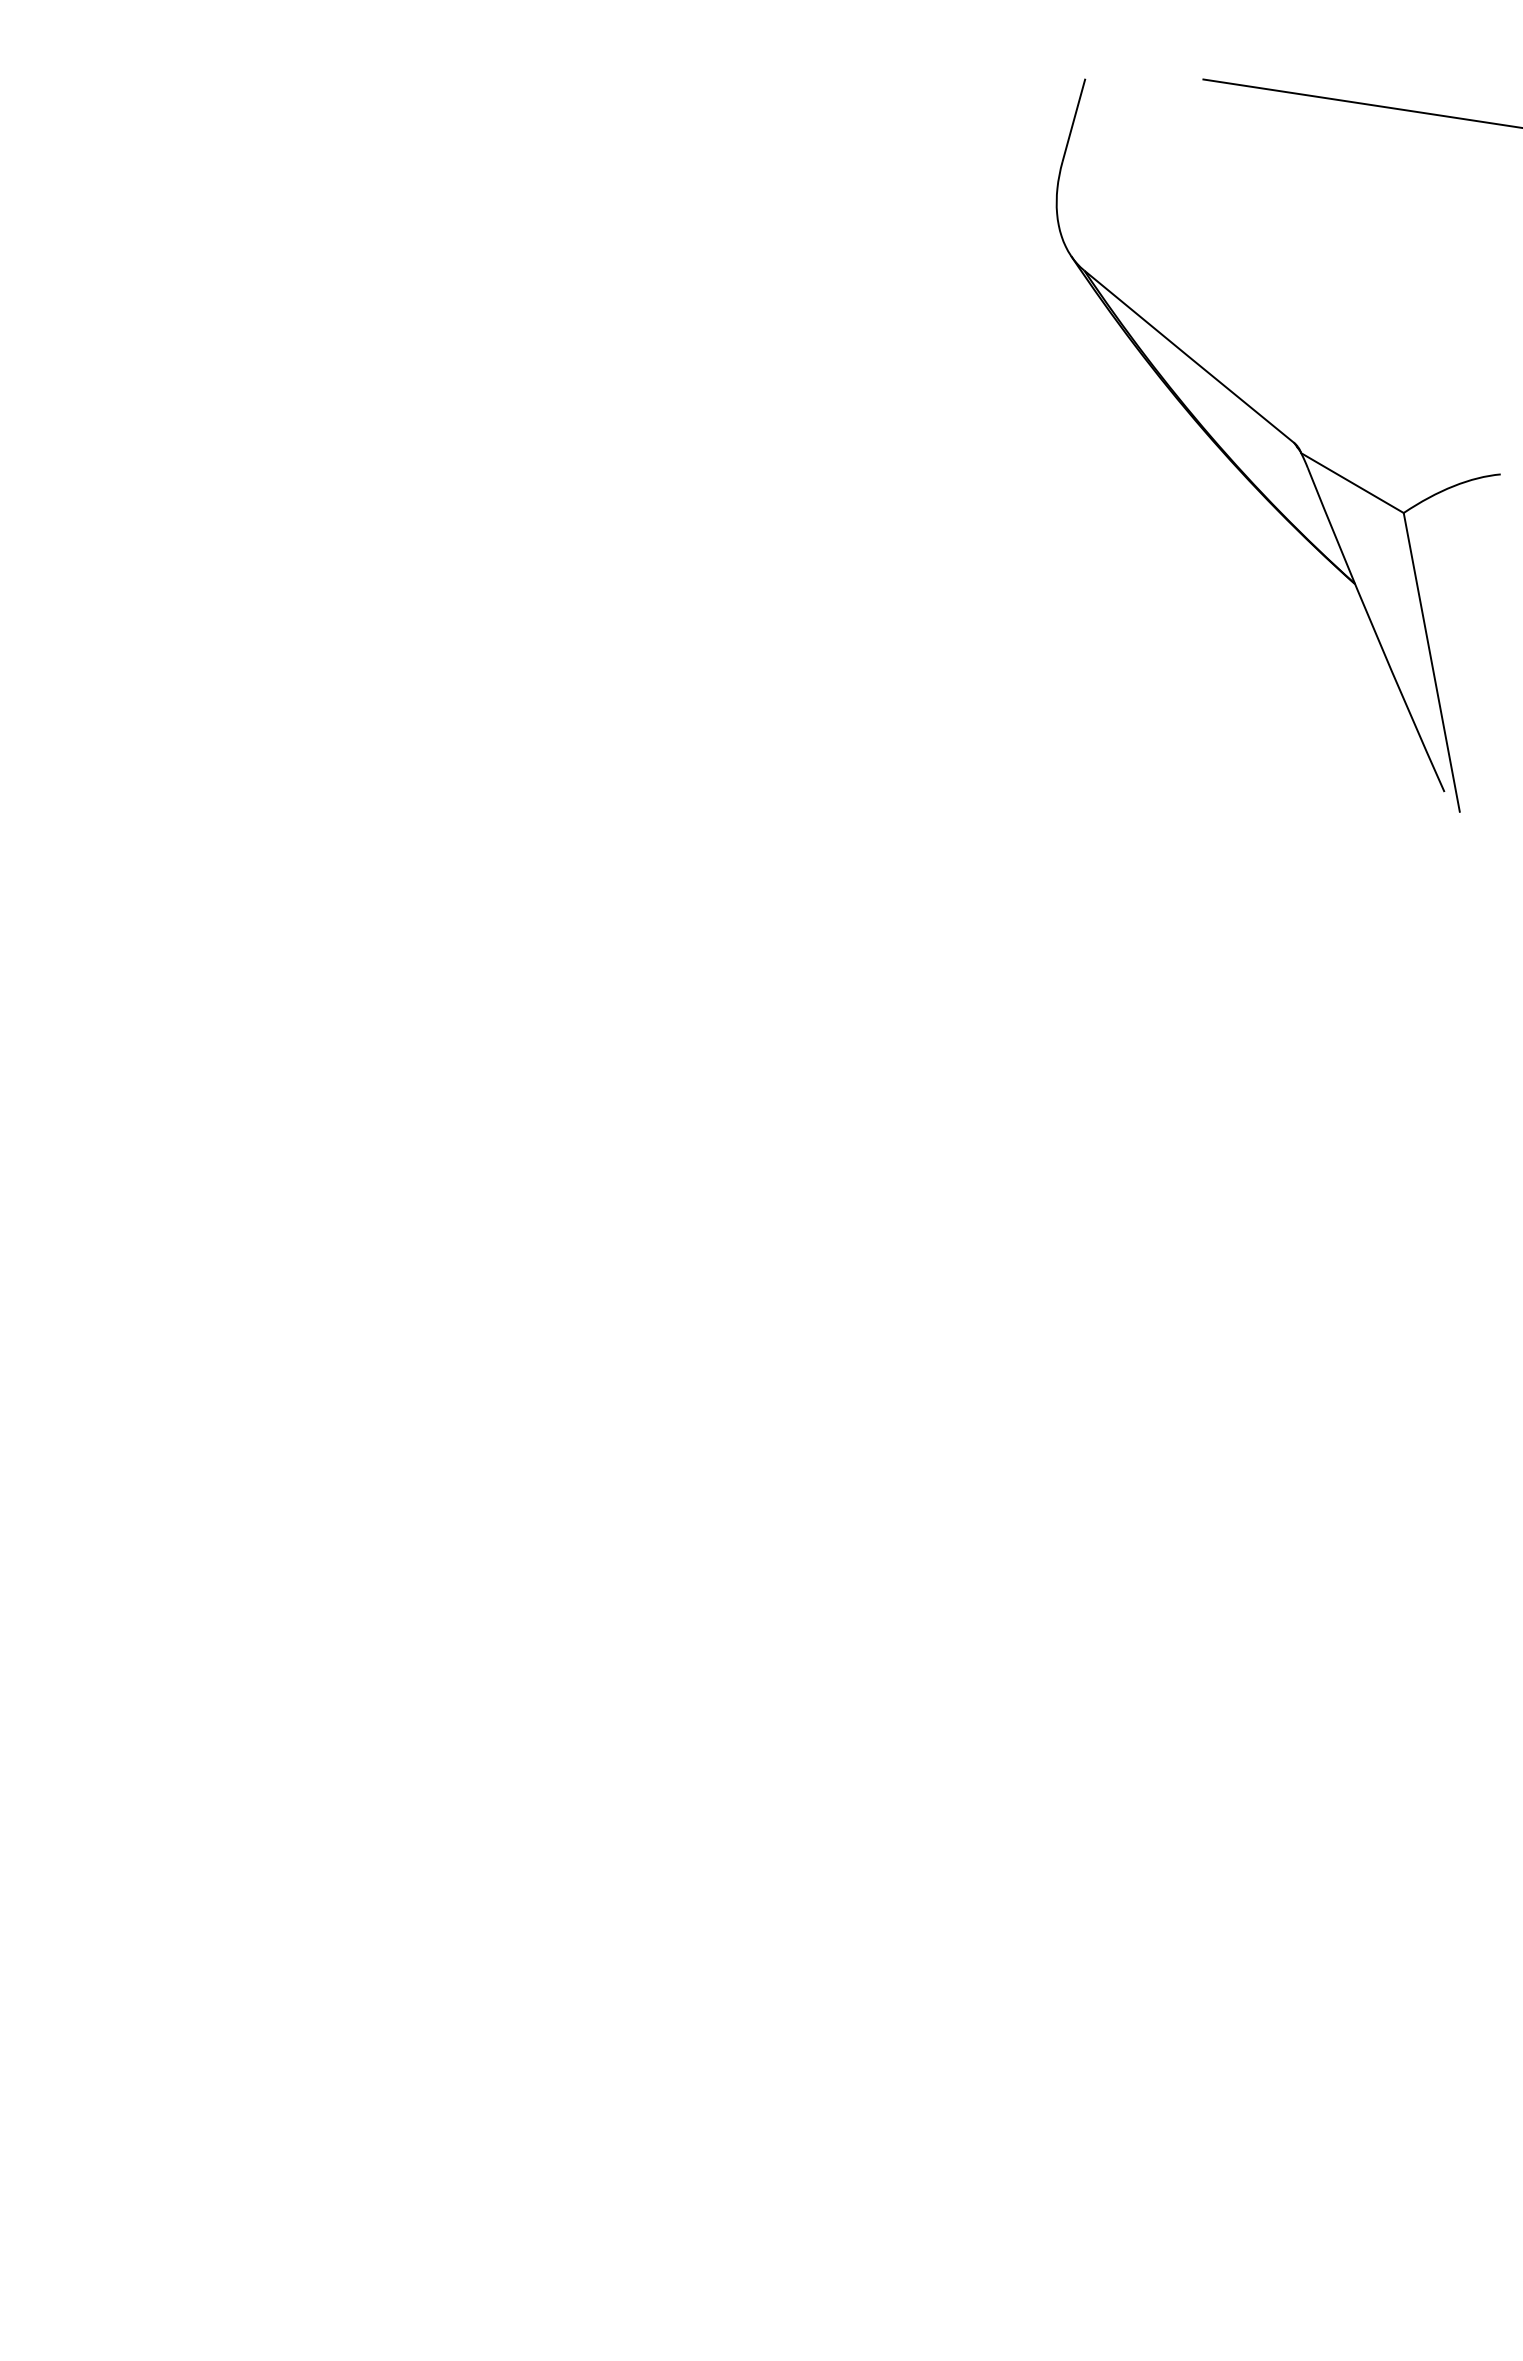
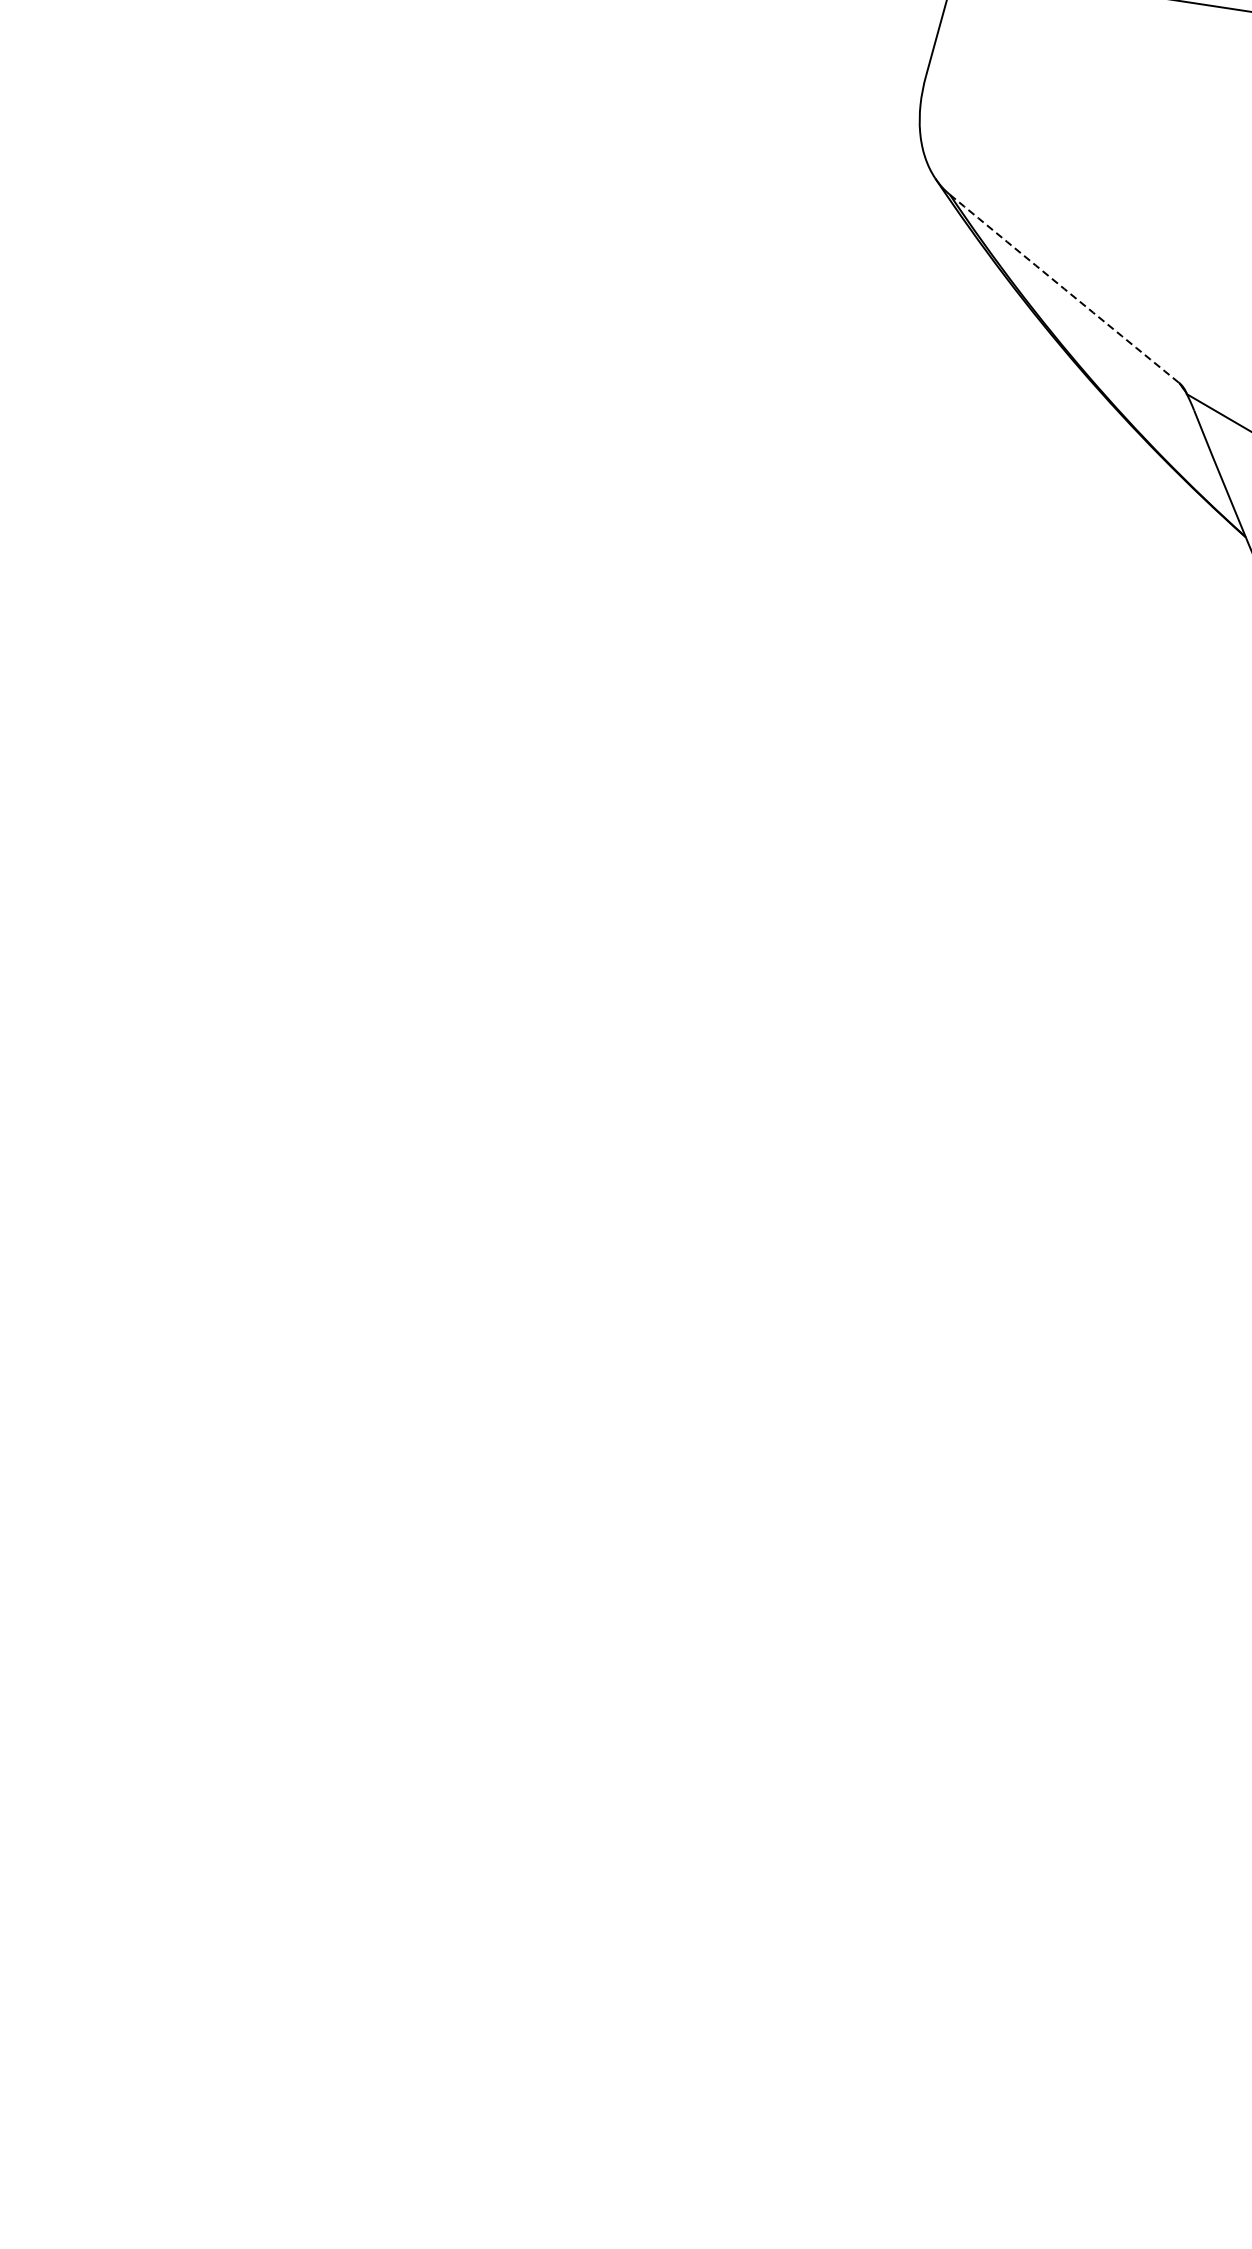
arc: (1189, 356) -> (1064, 288), solid -> dashed

